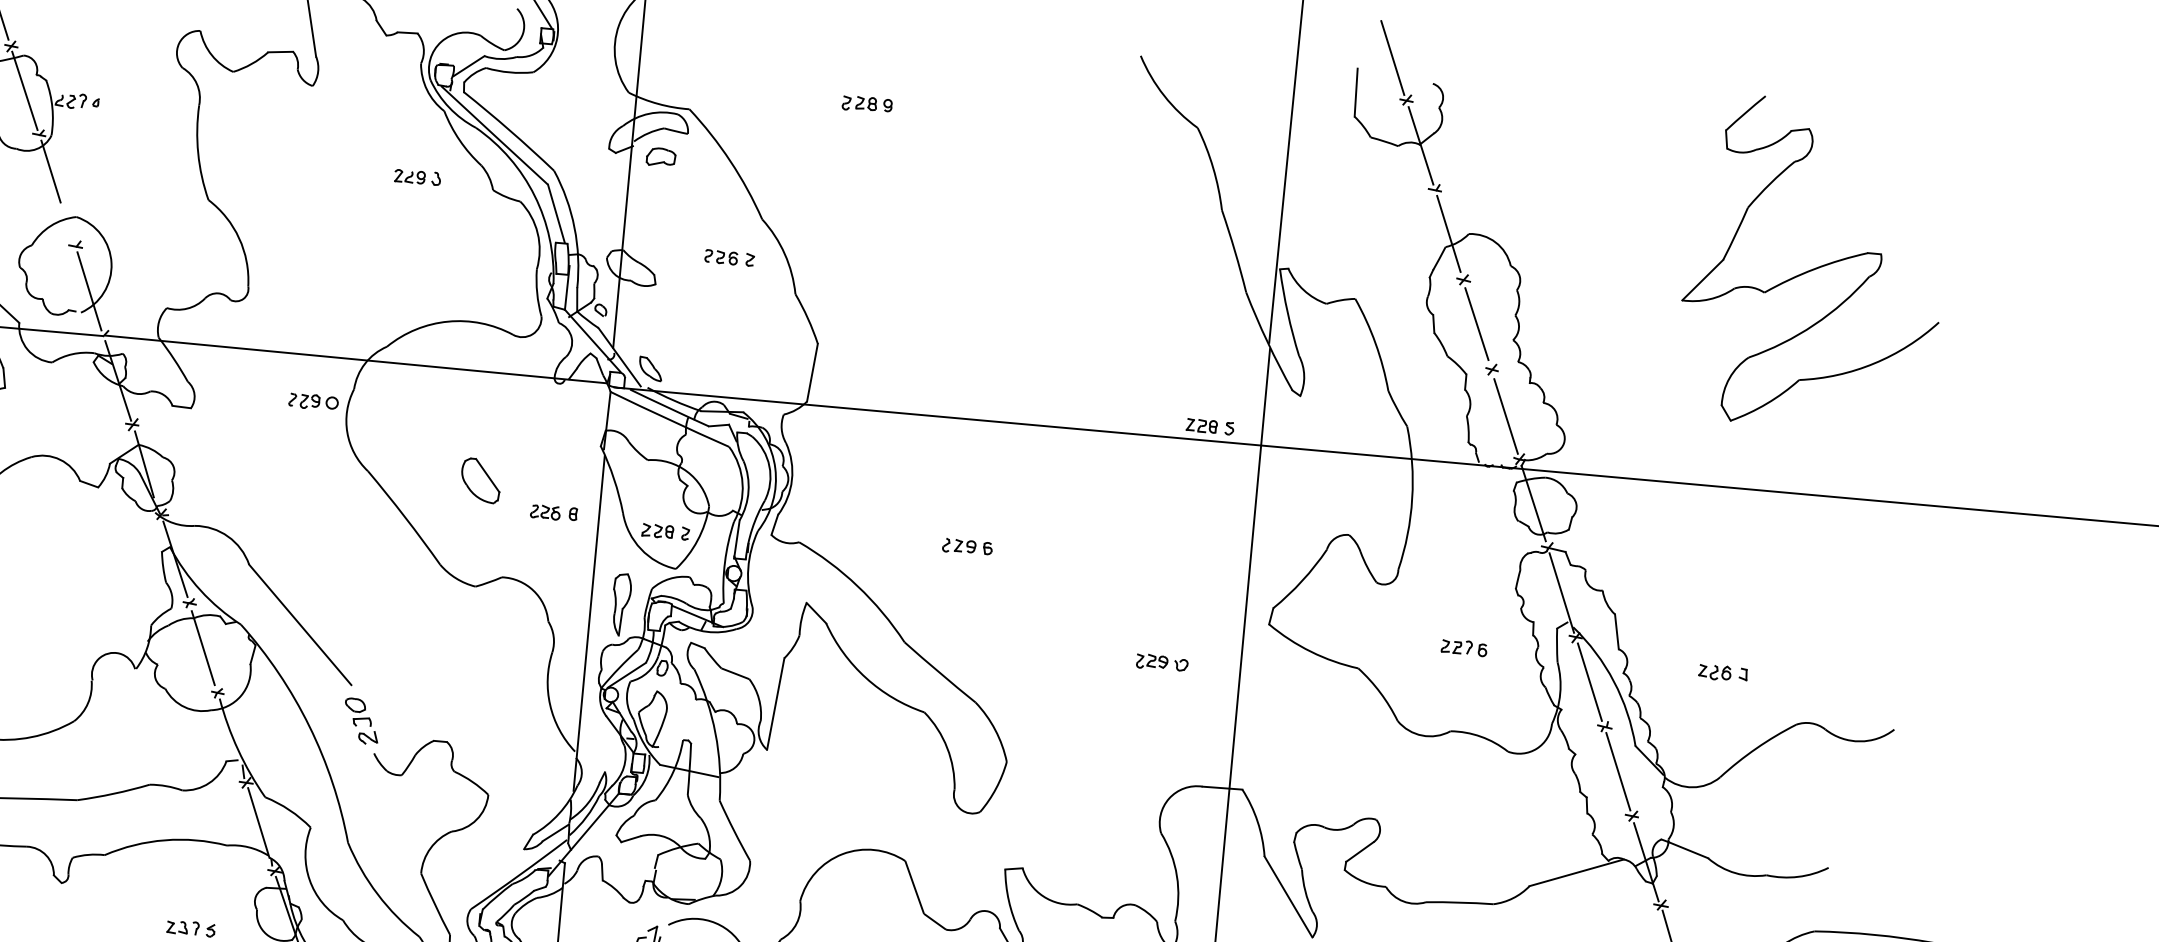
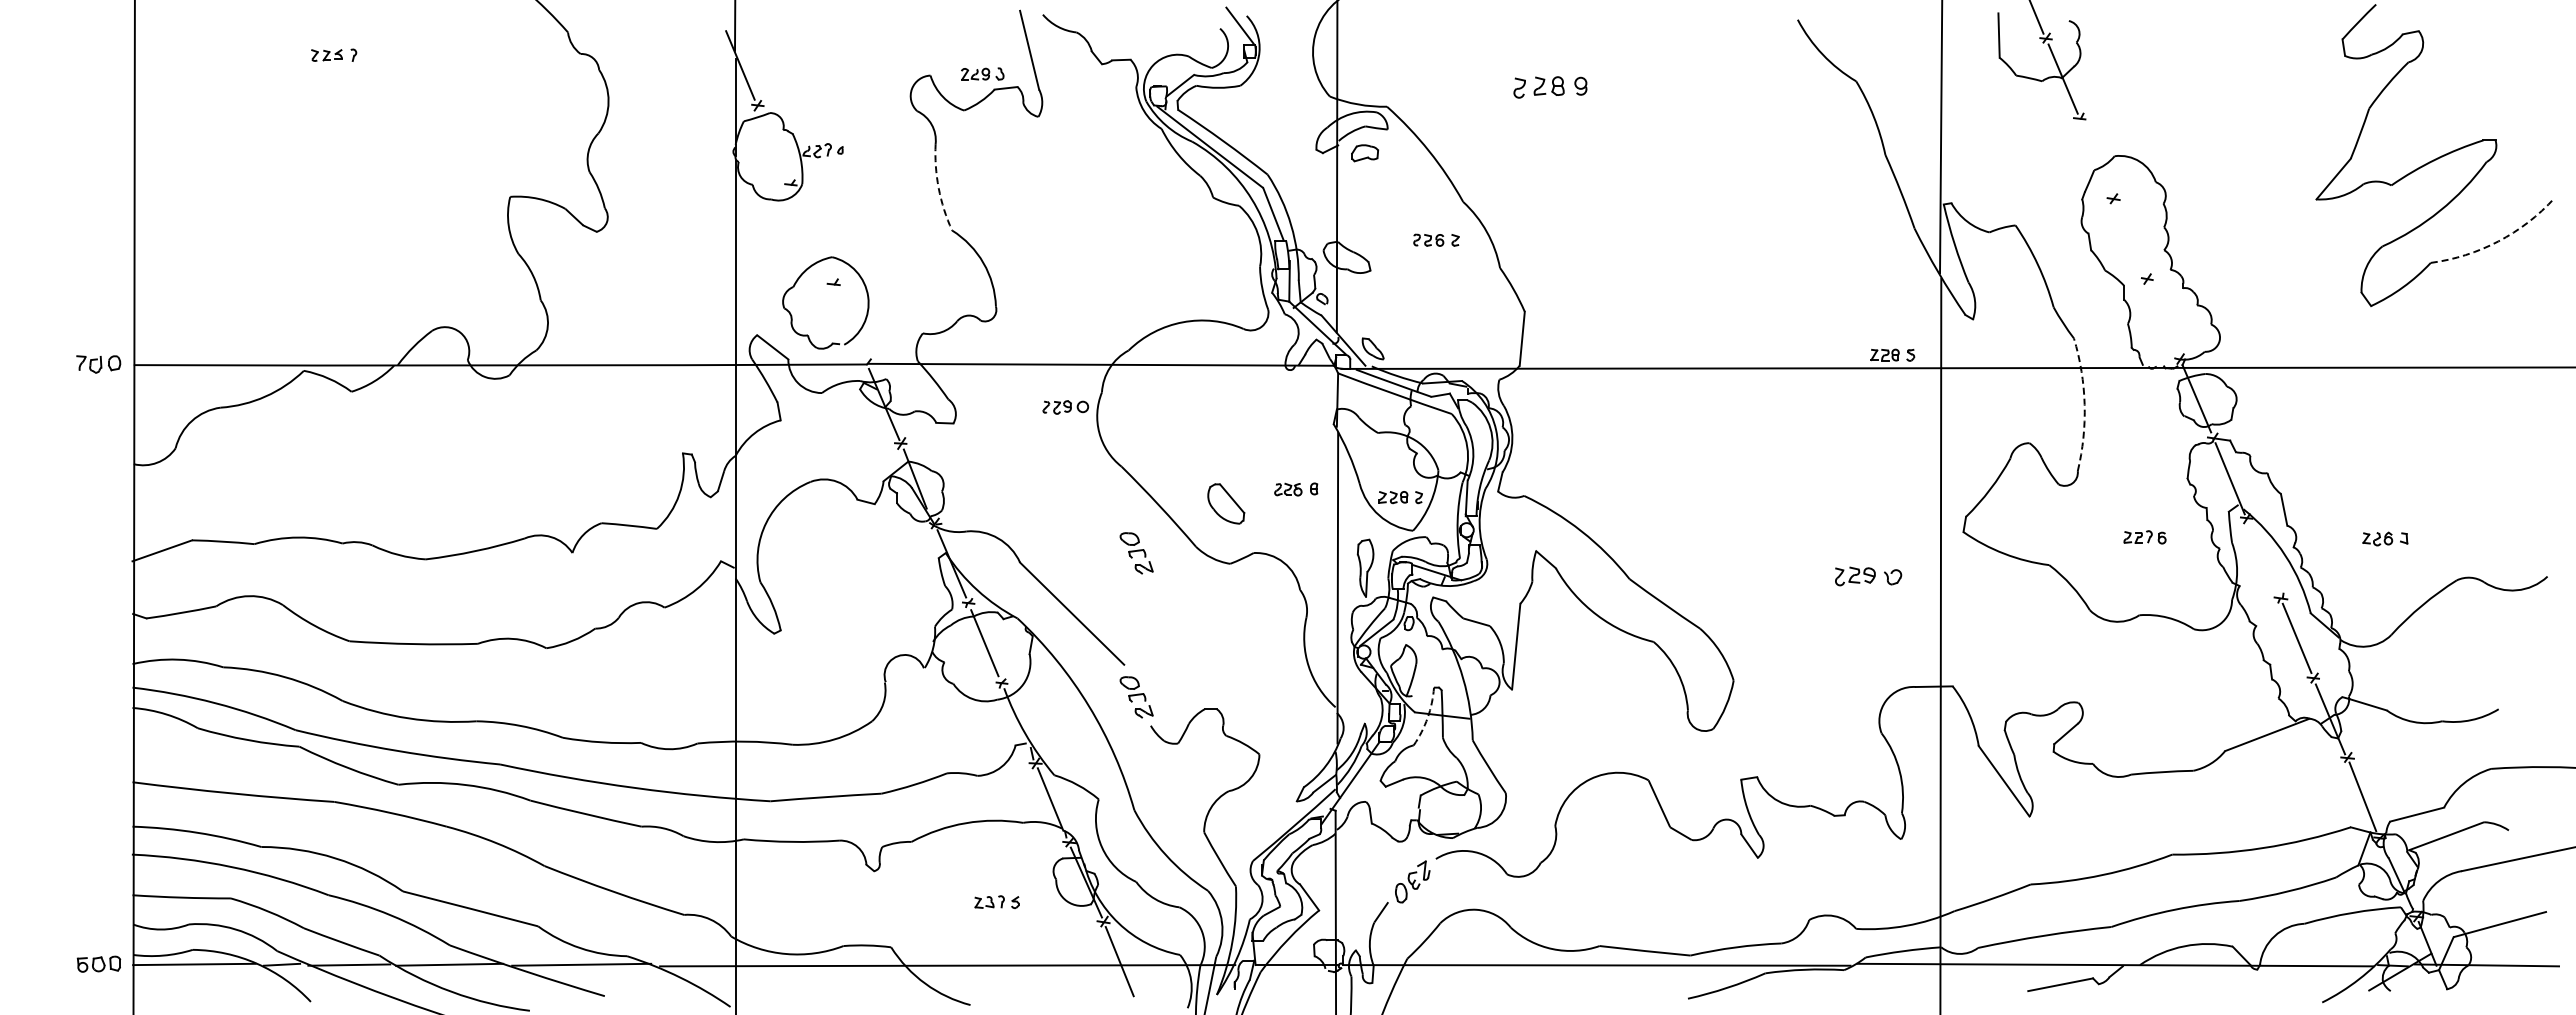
line: (24, 90) -> (773, 145), removed
part: (866, 104) -> (1549, 87), size x1.6
arc: (197, 153) -> (938, 188), solid -> dashed
line: (50, 171) -> (804, 217), removed
part: (417, 176) -> (982, 73), moved
line: (1449, 233) -> (2096, 157), removed
line: (88, 291) -> (849, 324), removed
line: (1476, 324) -> (2129, 238), removed
arc: (1874, 363) -> (2498, 241), solid -> dashed
line: (1506, 415) -> (2164, 320), removed
part: (481, 480) -> (1226, 503), moved
arc: (1412, 498) -> (2084, 404), solid -> dashed
part: (967, 547) -> (1679, 486), removed
part: (375, 566) -> (1136, 553), added
part: (1162, 662) -> (1868, 576), size x1.4
line: (1589, 682) -> (2263, 558), removed
arc: (673, 771) -> (1427, 717), solid -> dashed

